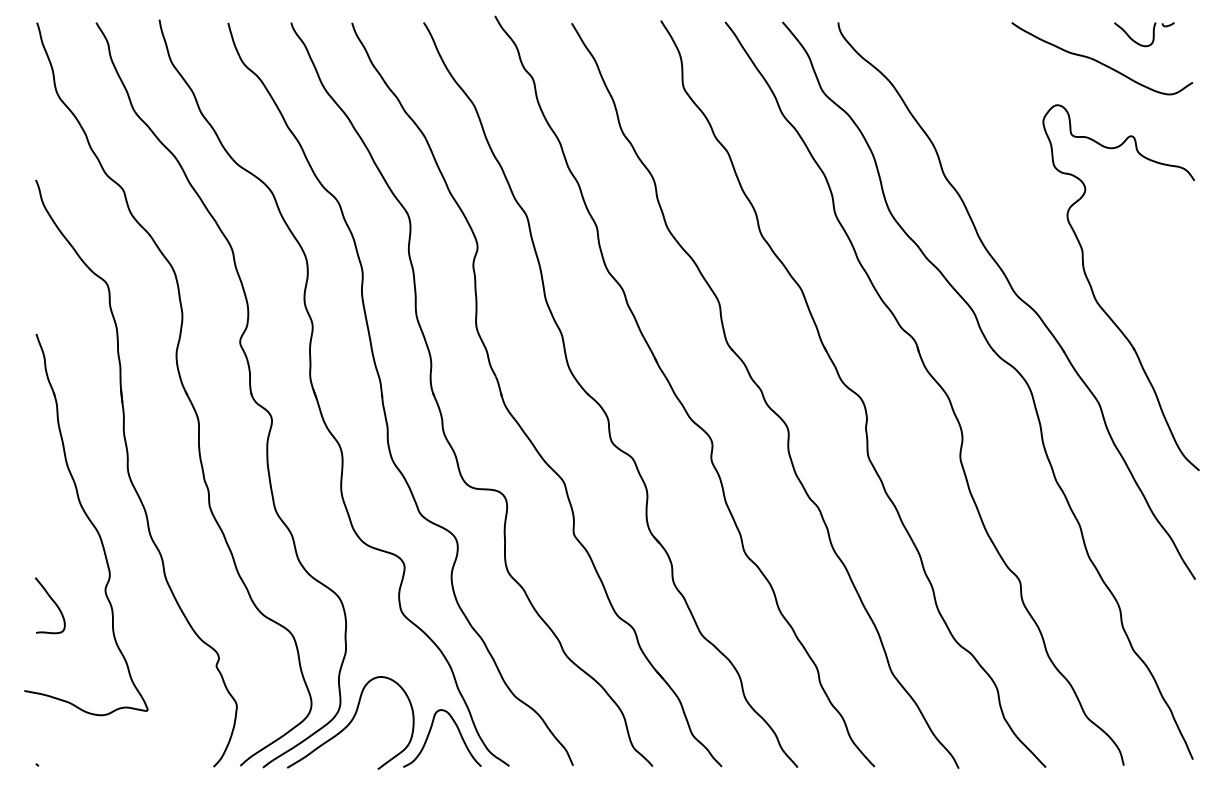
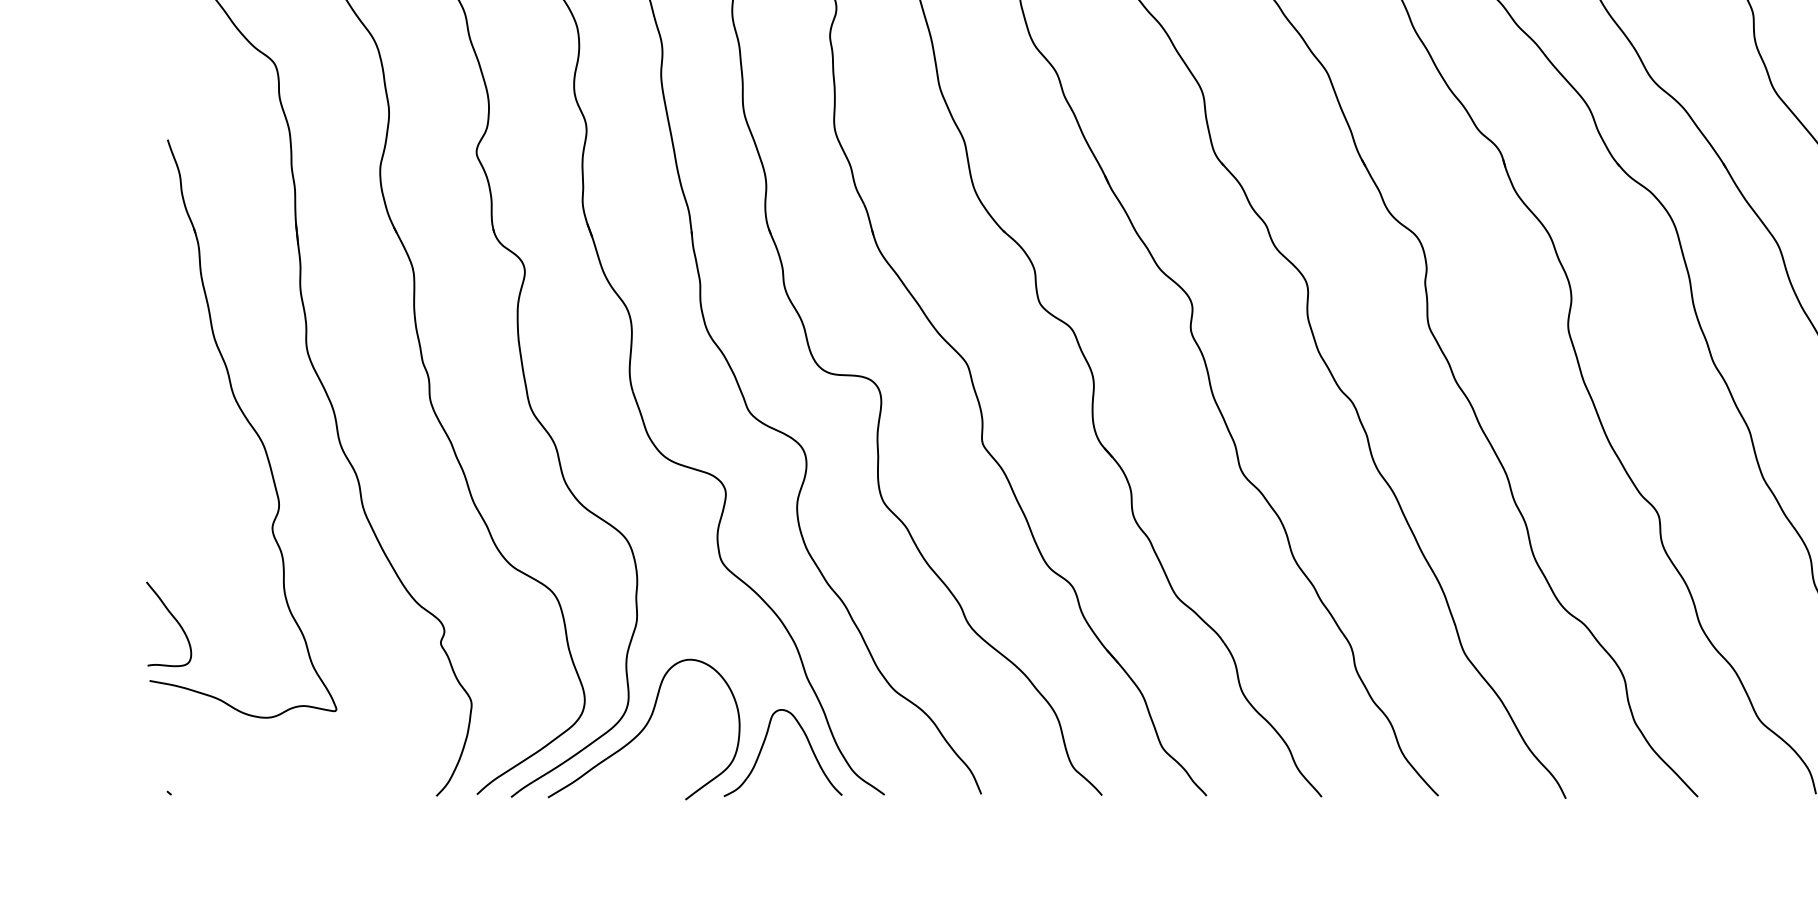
curve: (52, 601) -> (172, 618), moved

